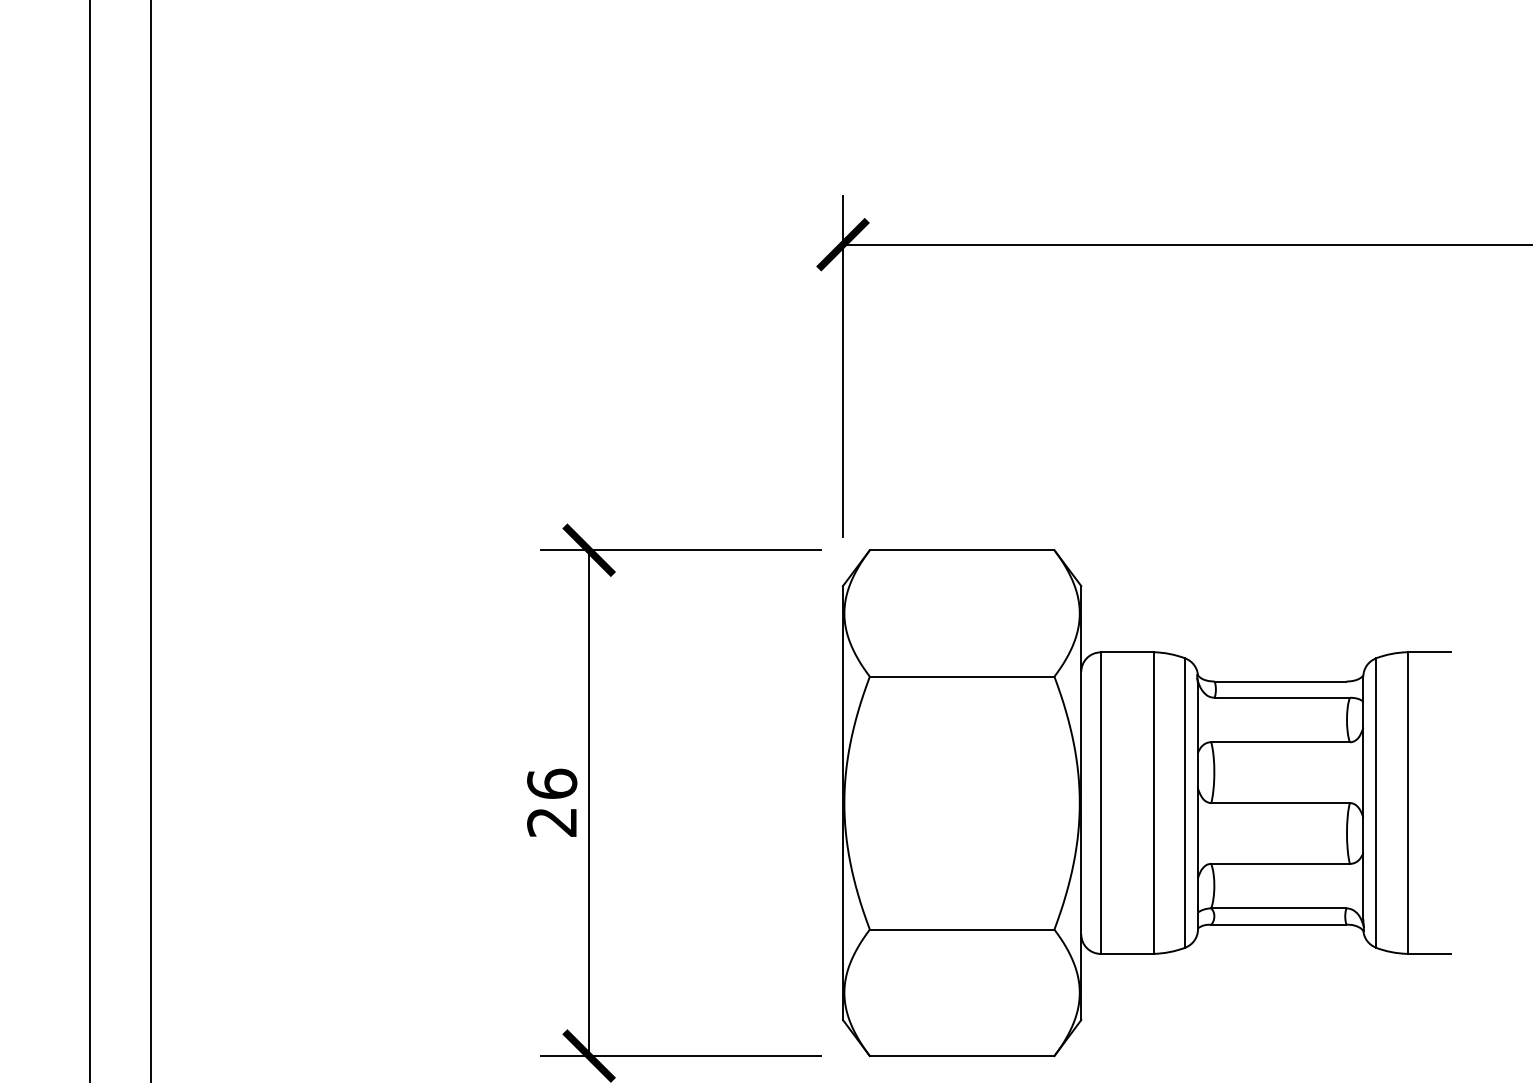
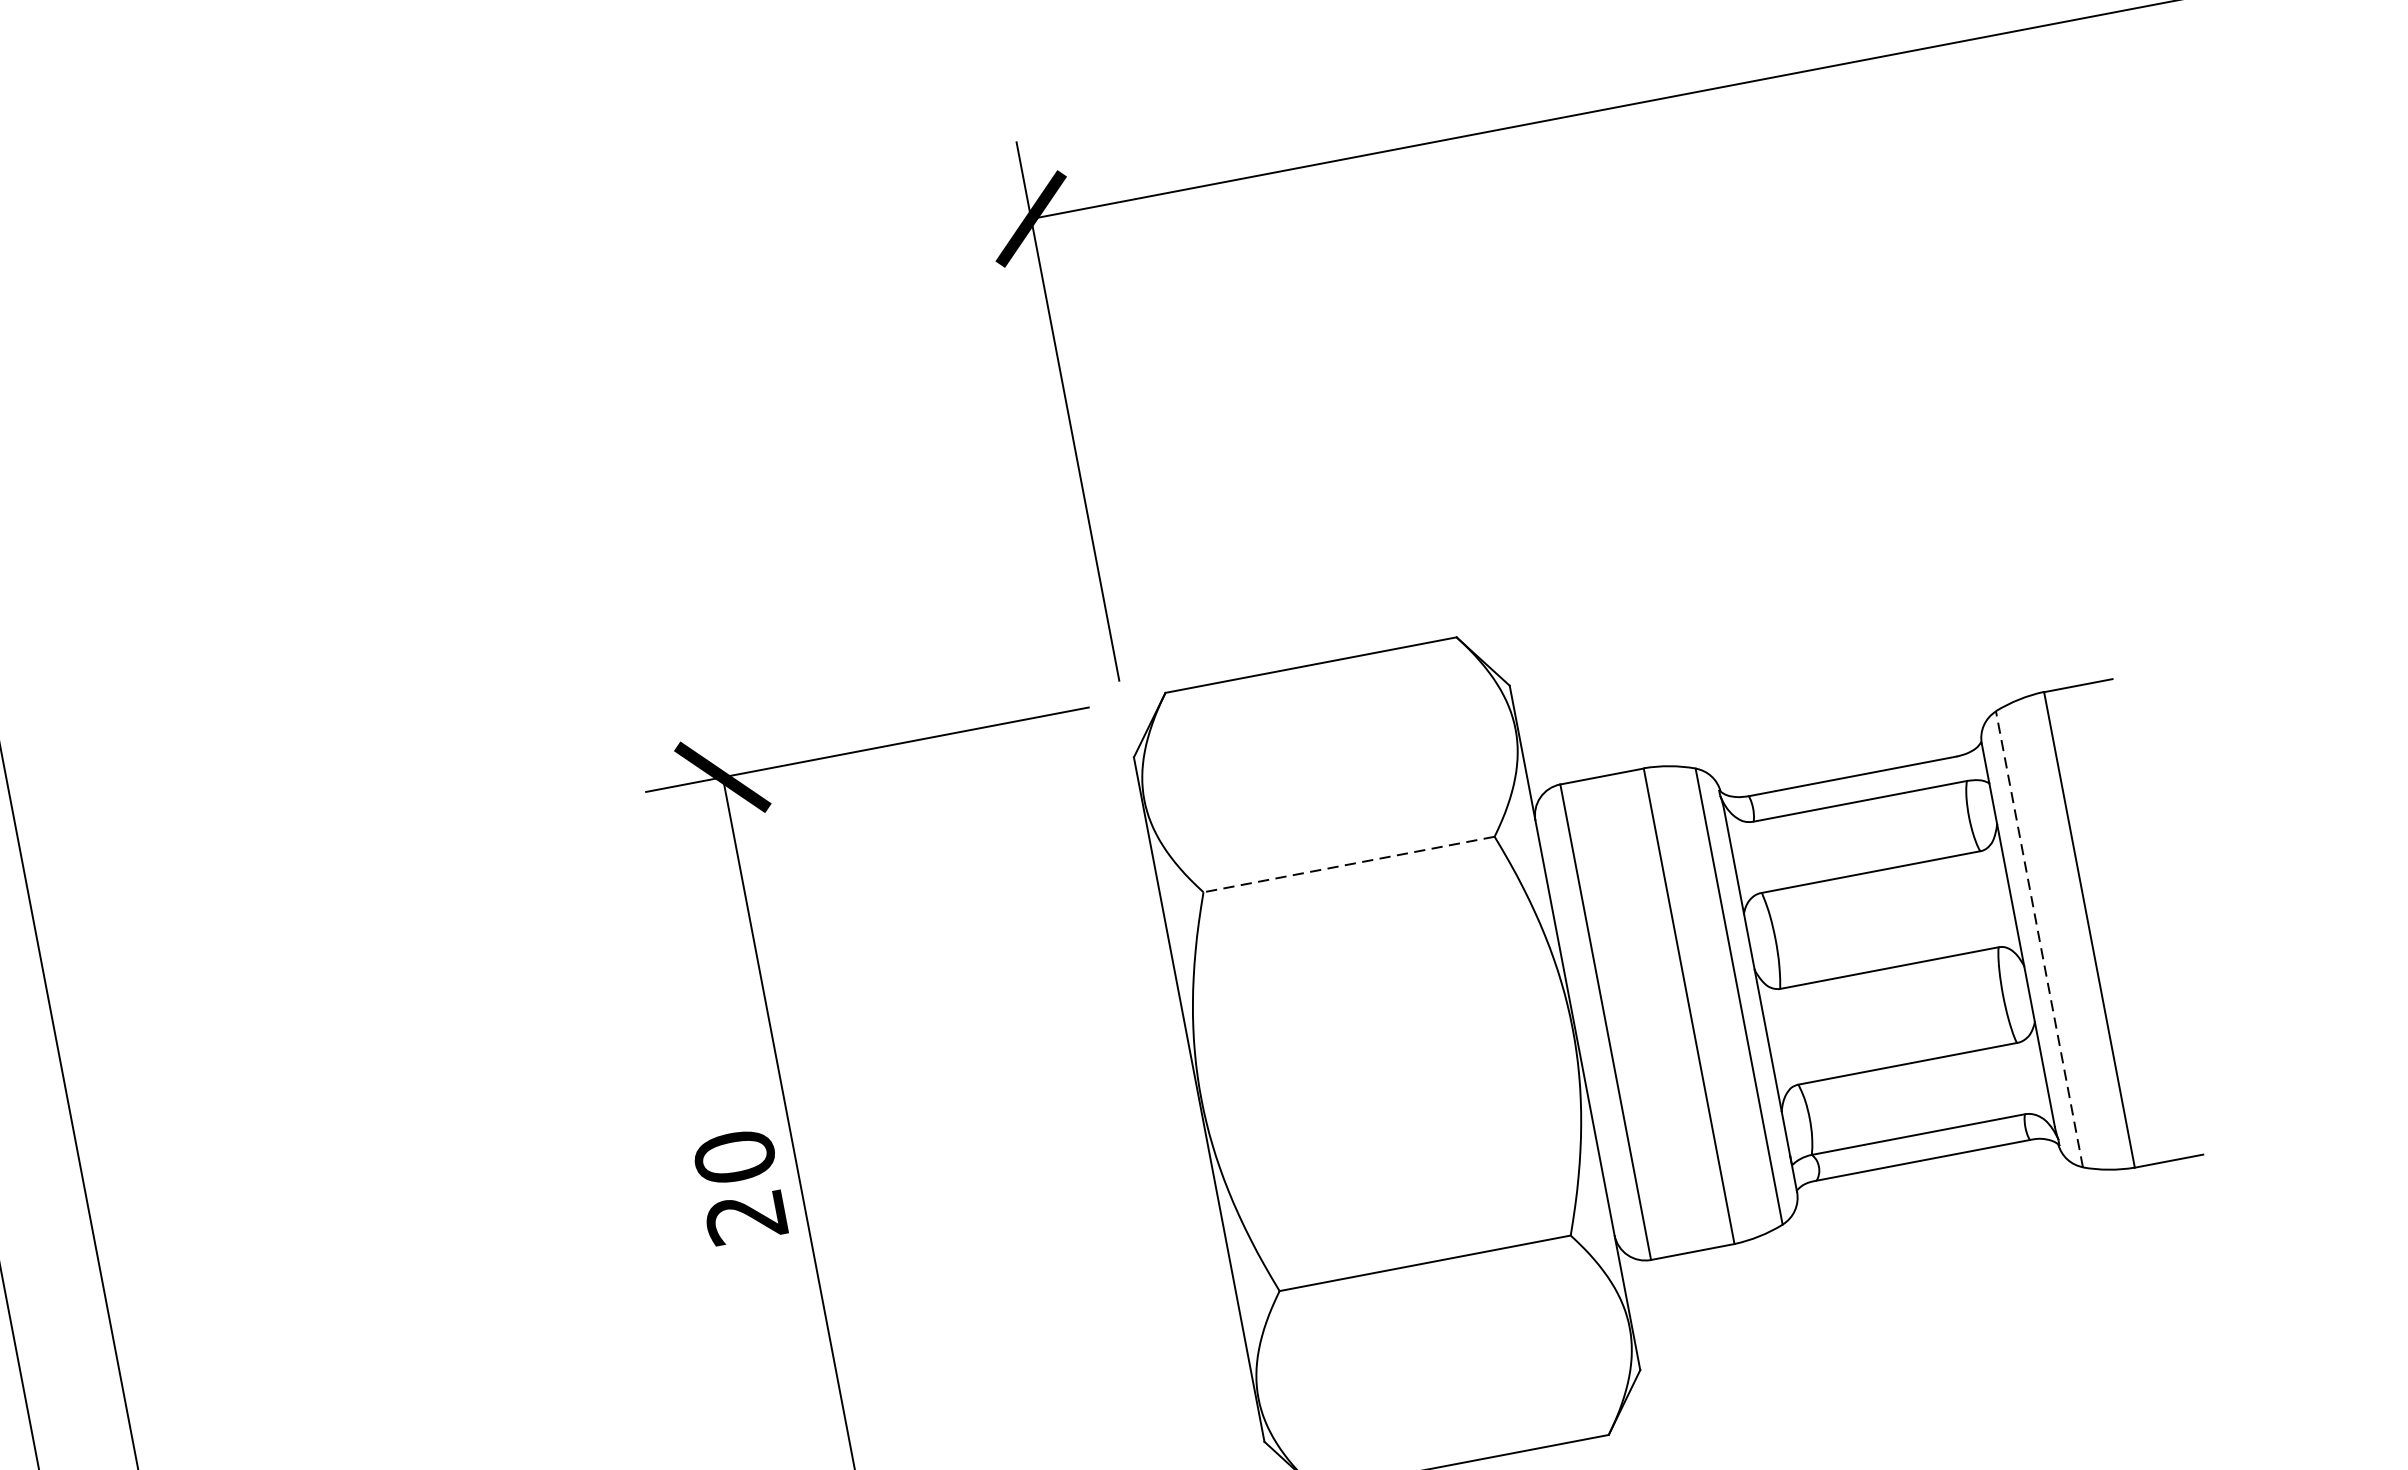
line: (961, 676) -> (1348, 864), solid -> dashed
text: (552, 783) -> (735, 1156), 26 -> 20
line: (1375, 803) -> (2039, 940), solid -> dashed

